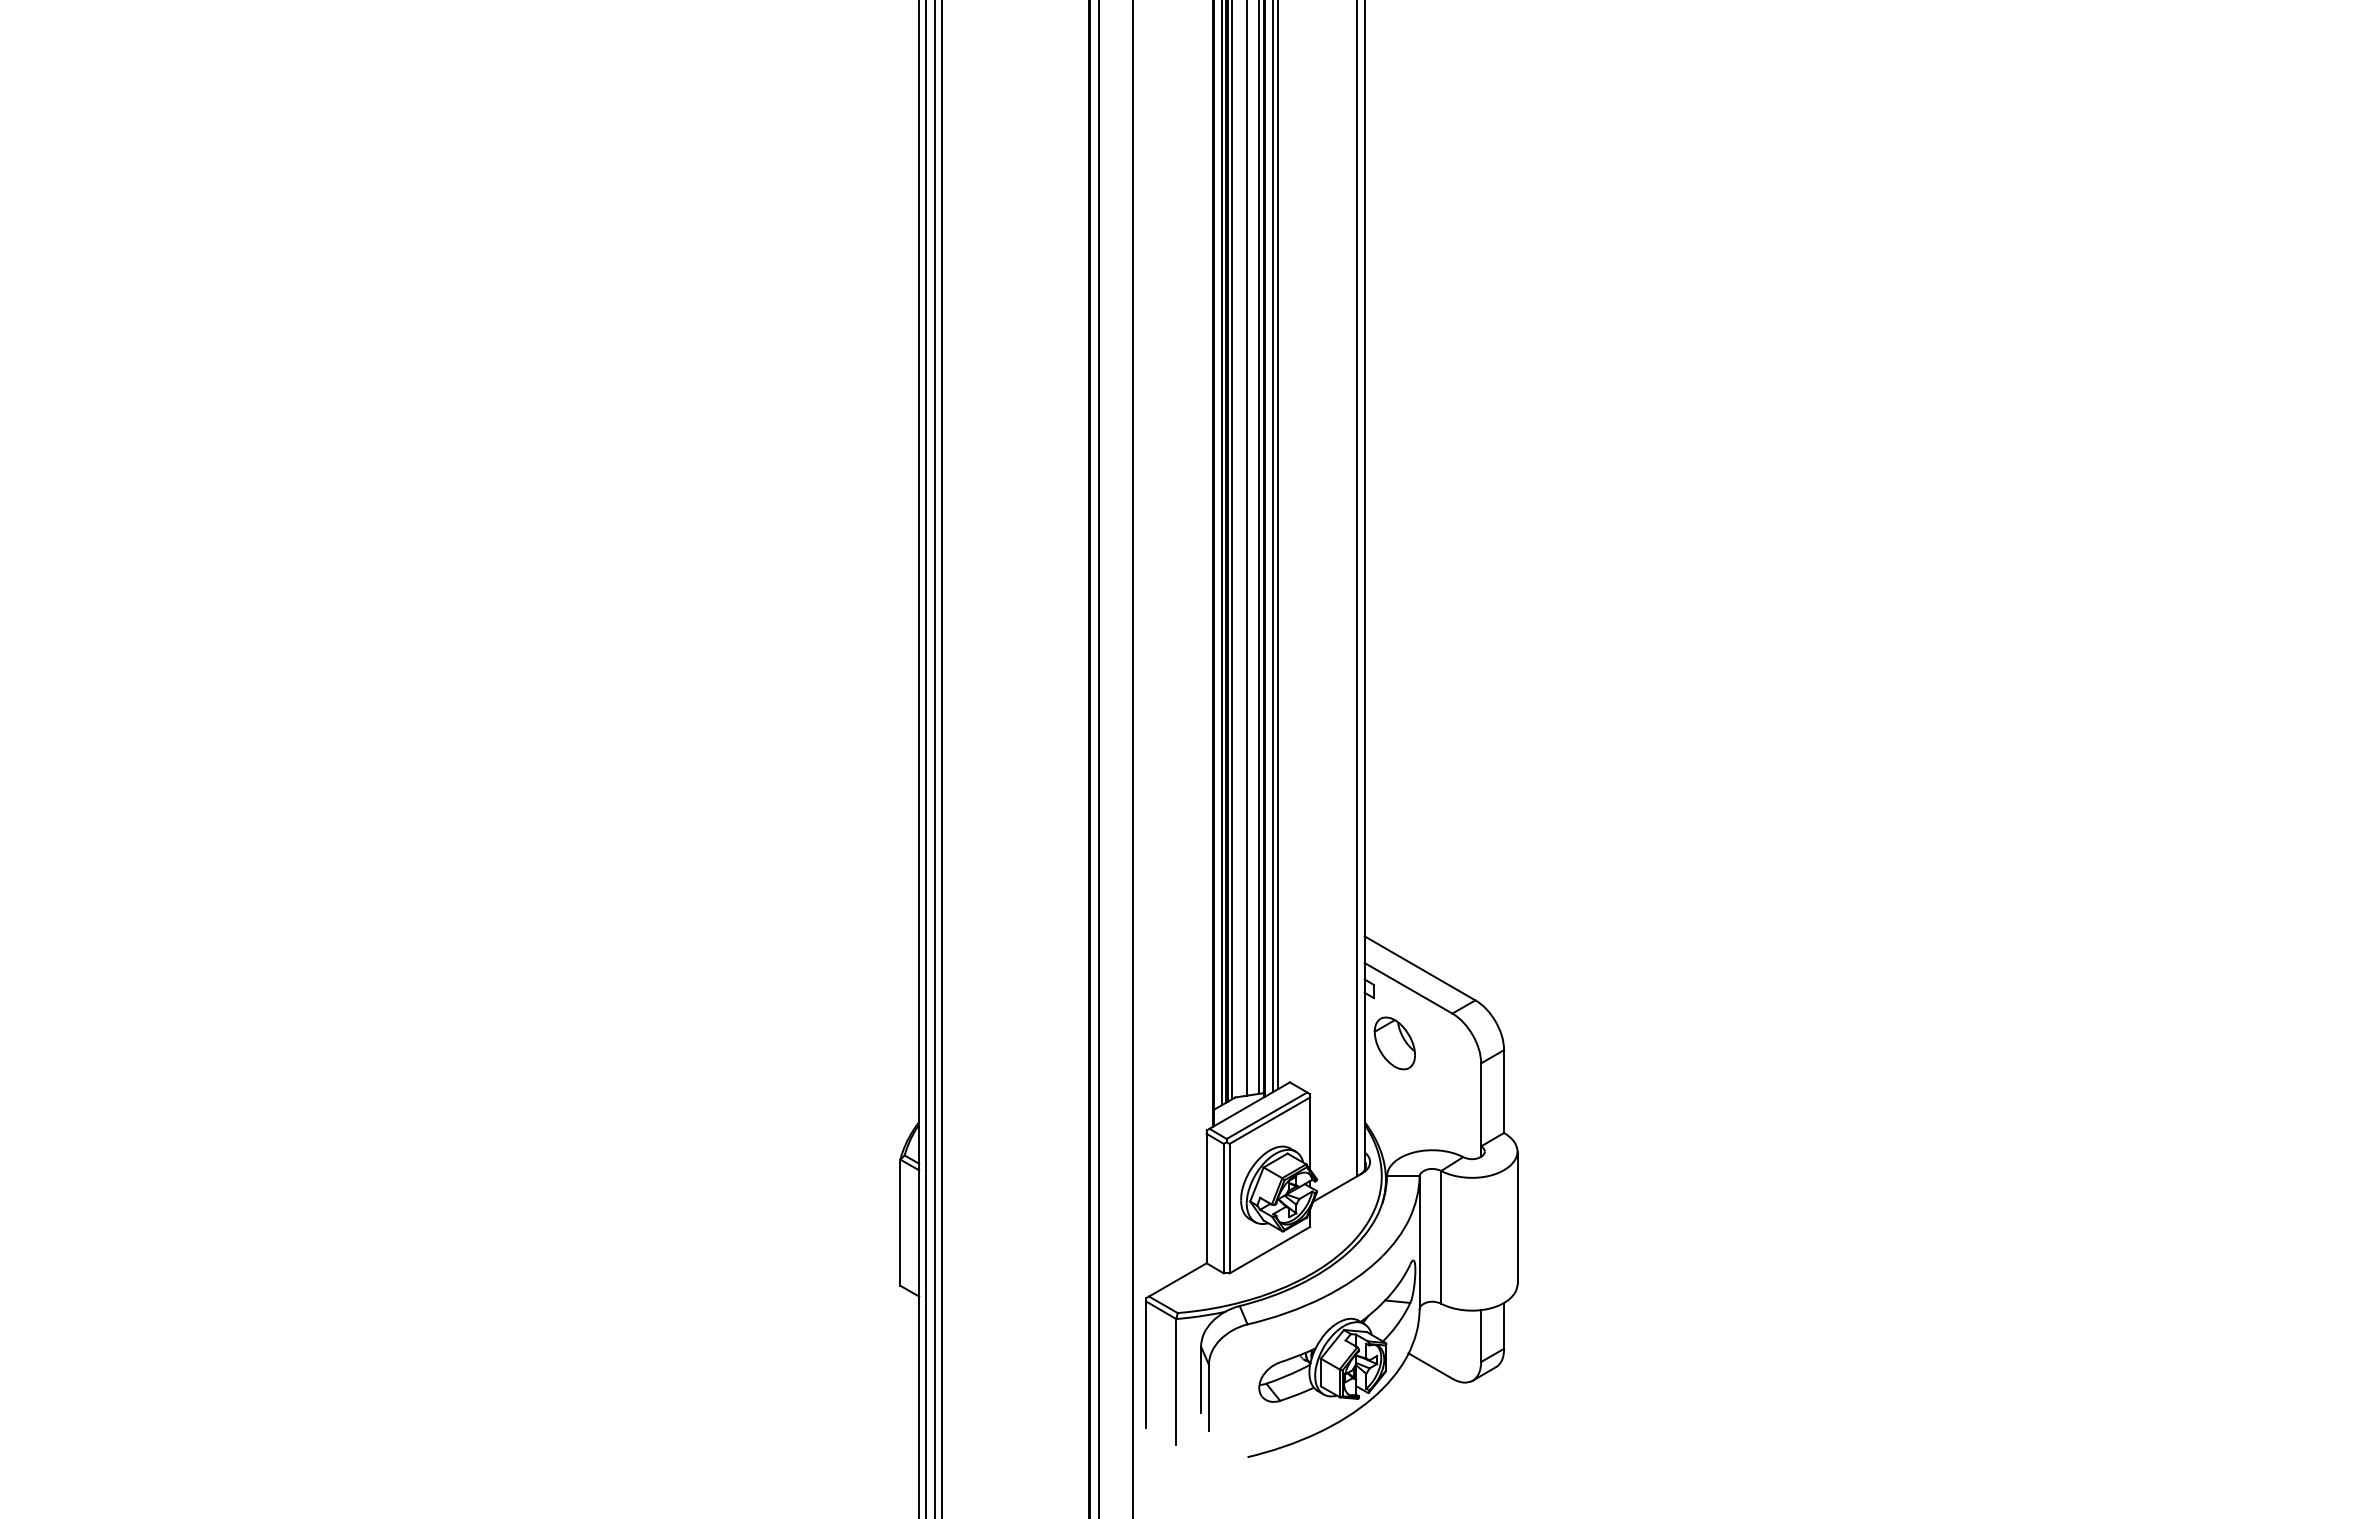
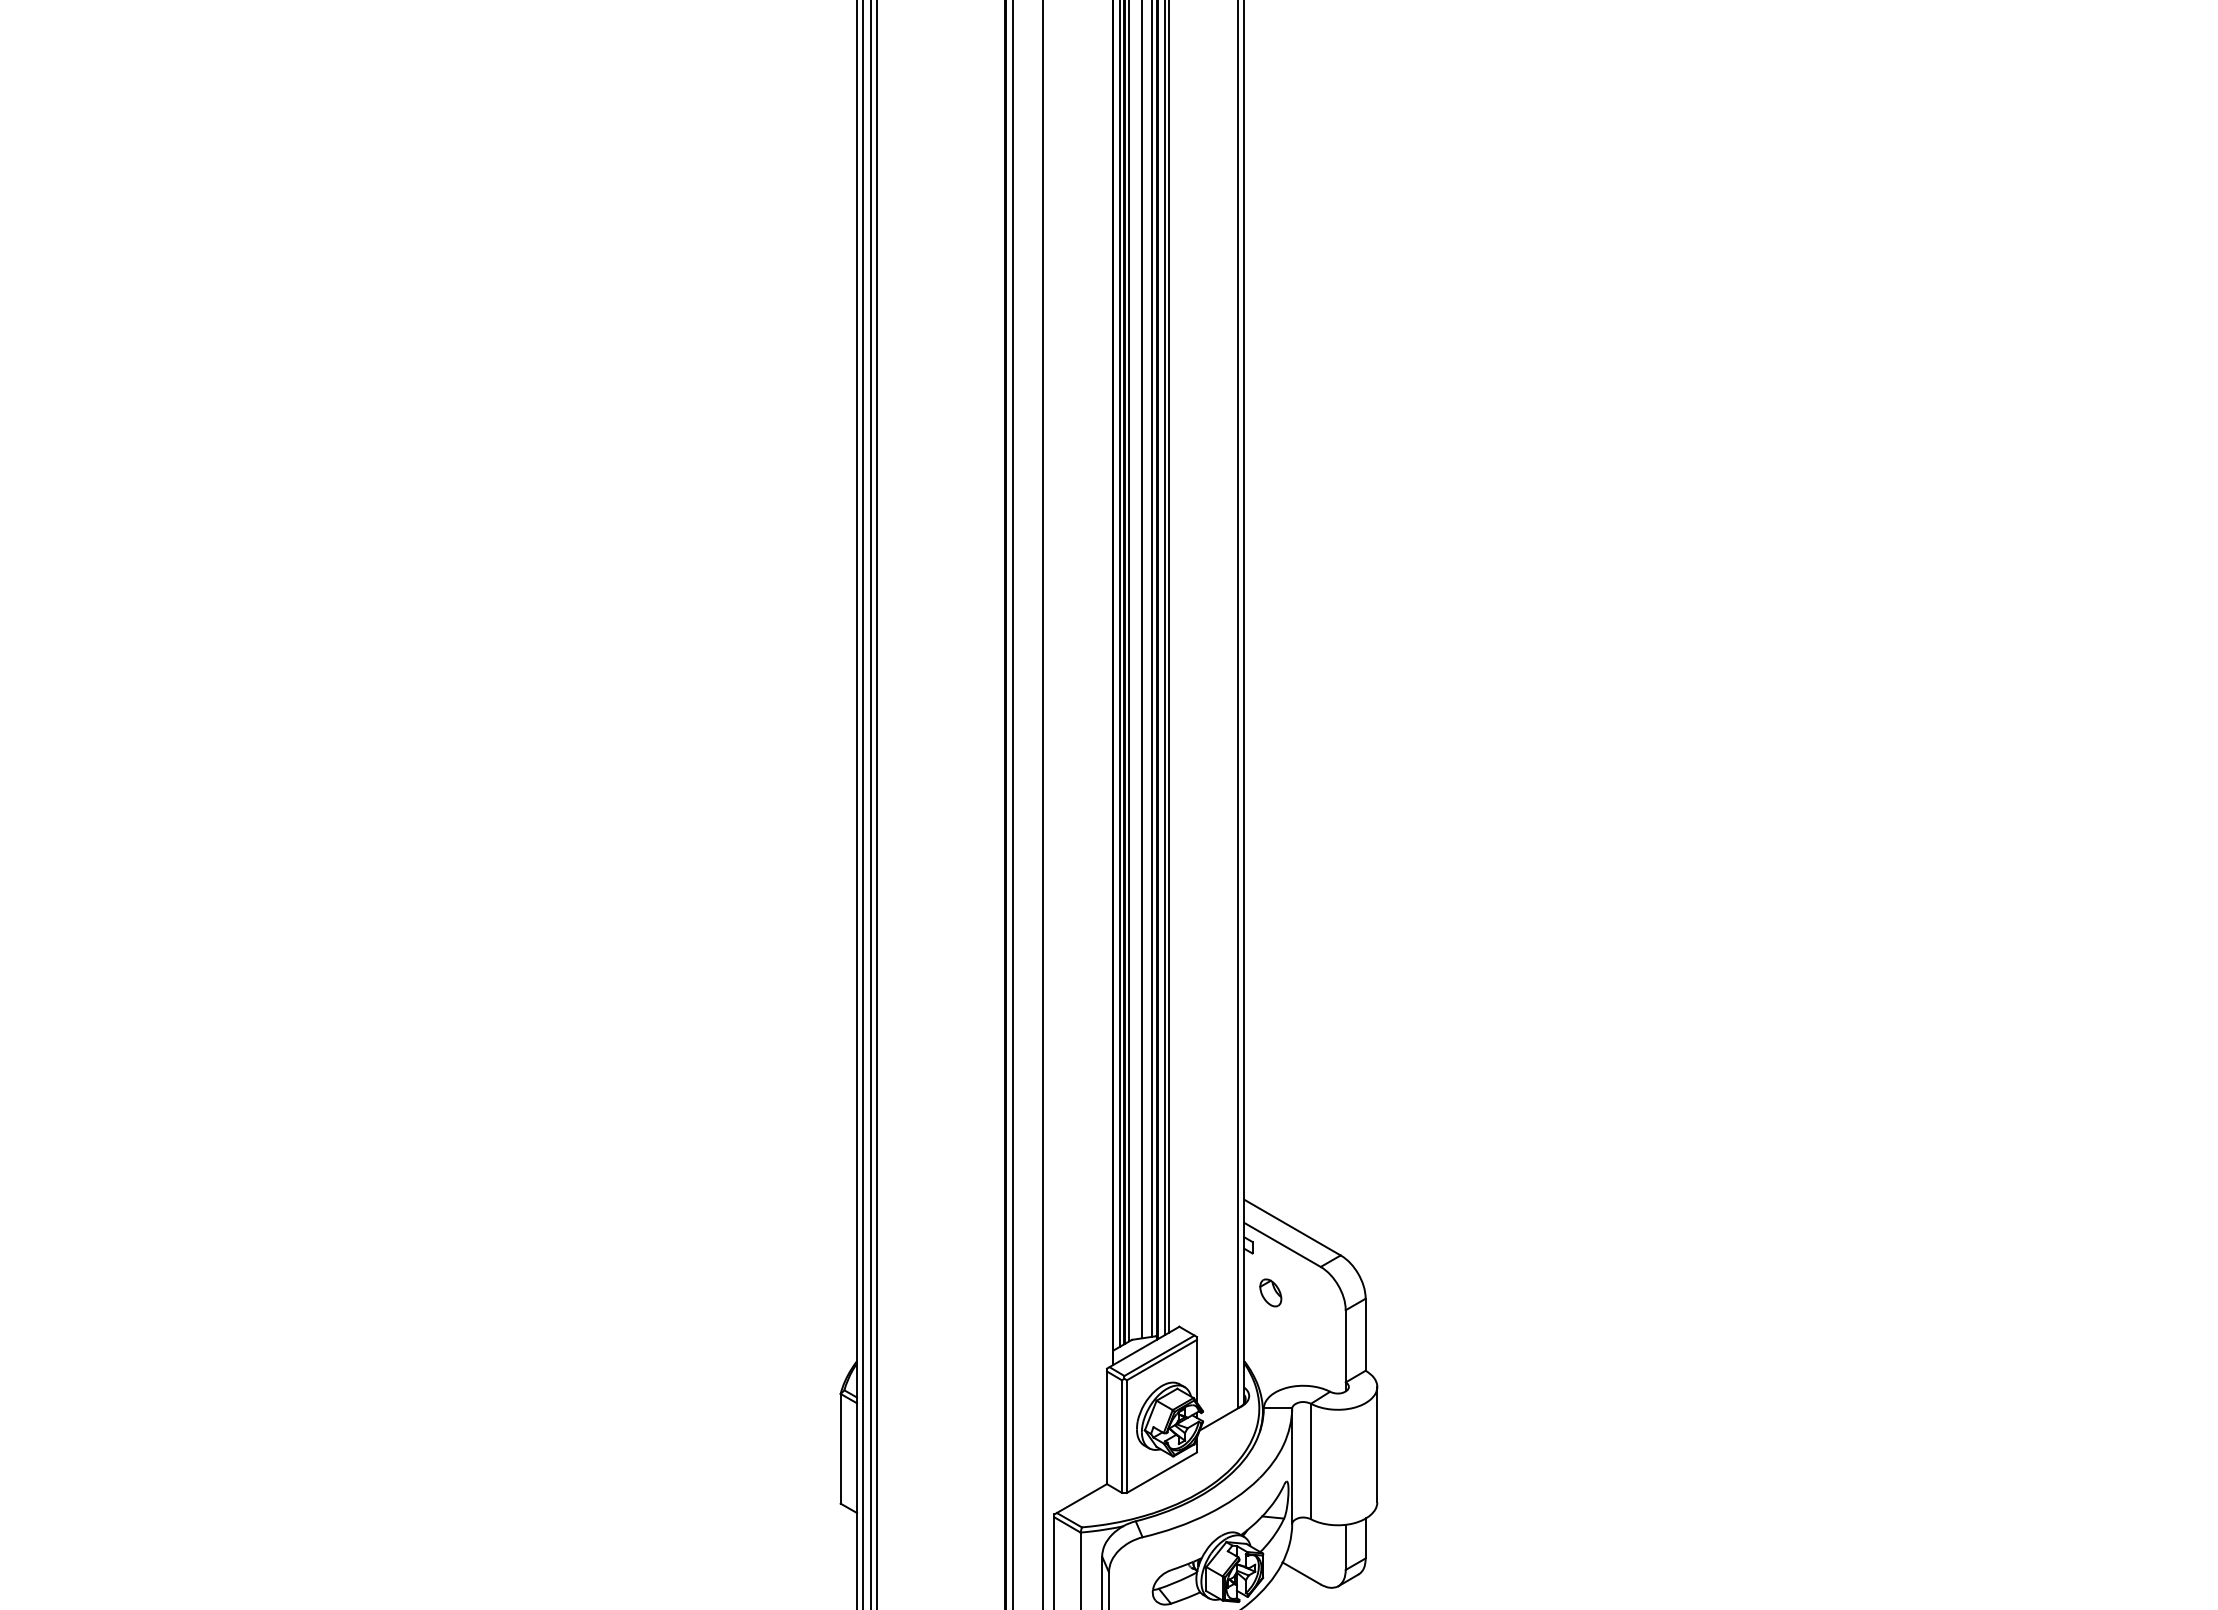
part: (1394, 1042) -> (1270, 1292), size x0.6

